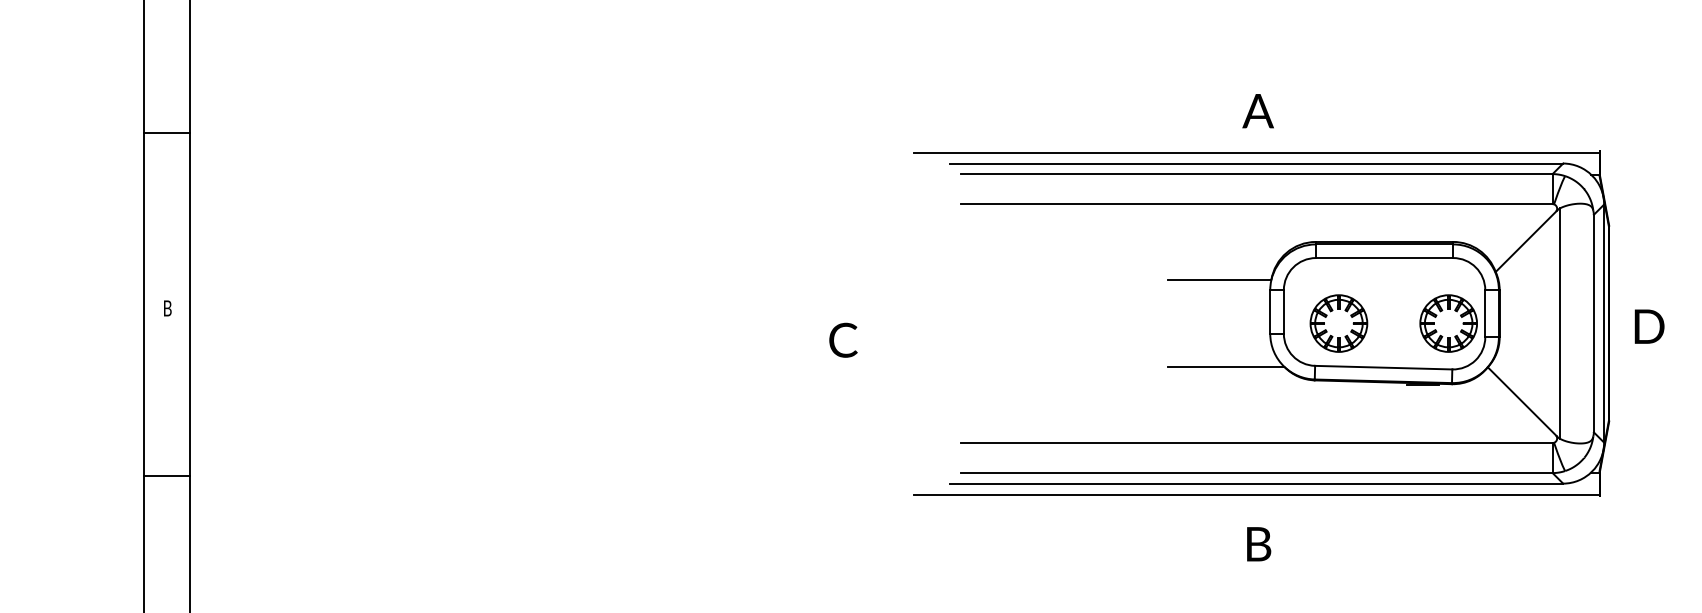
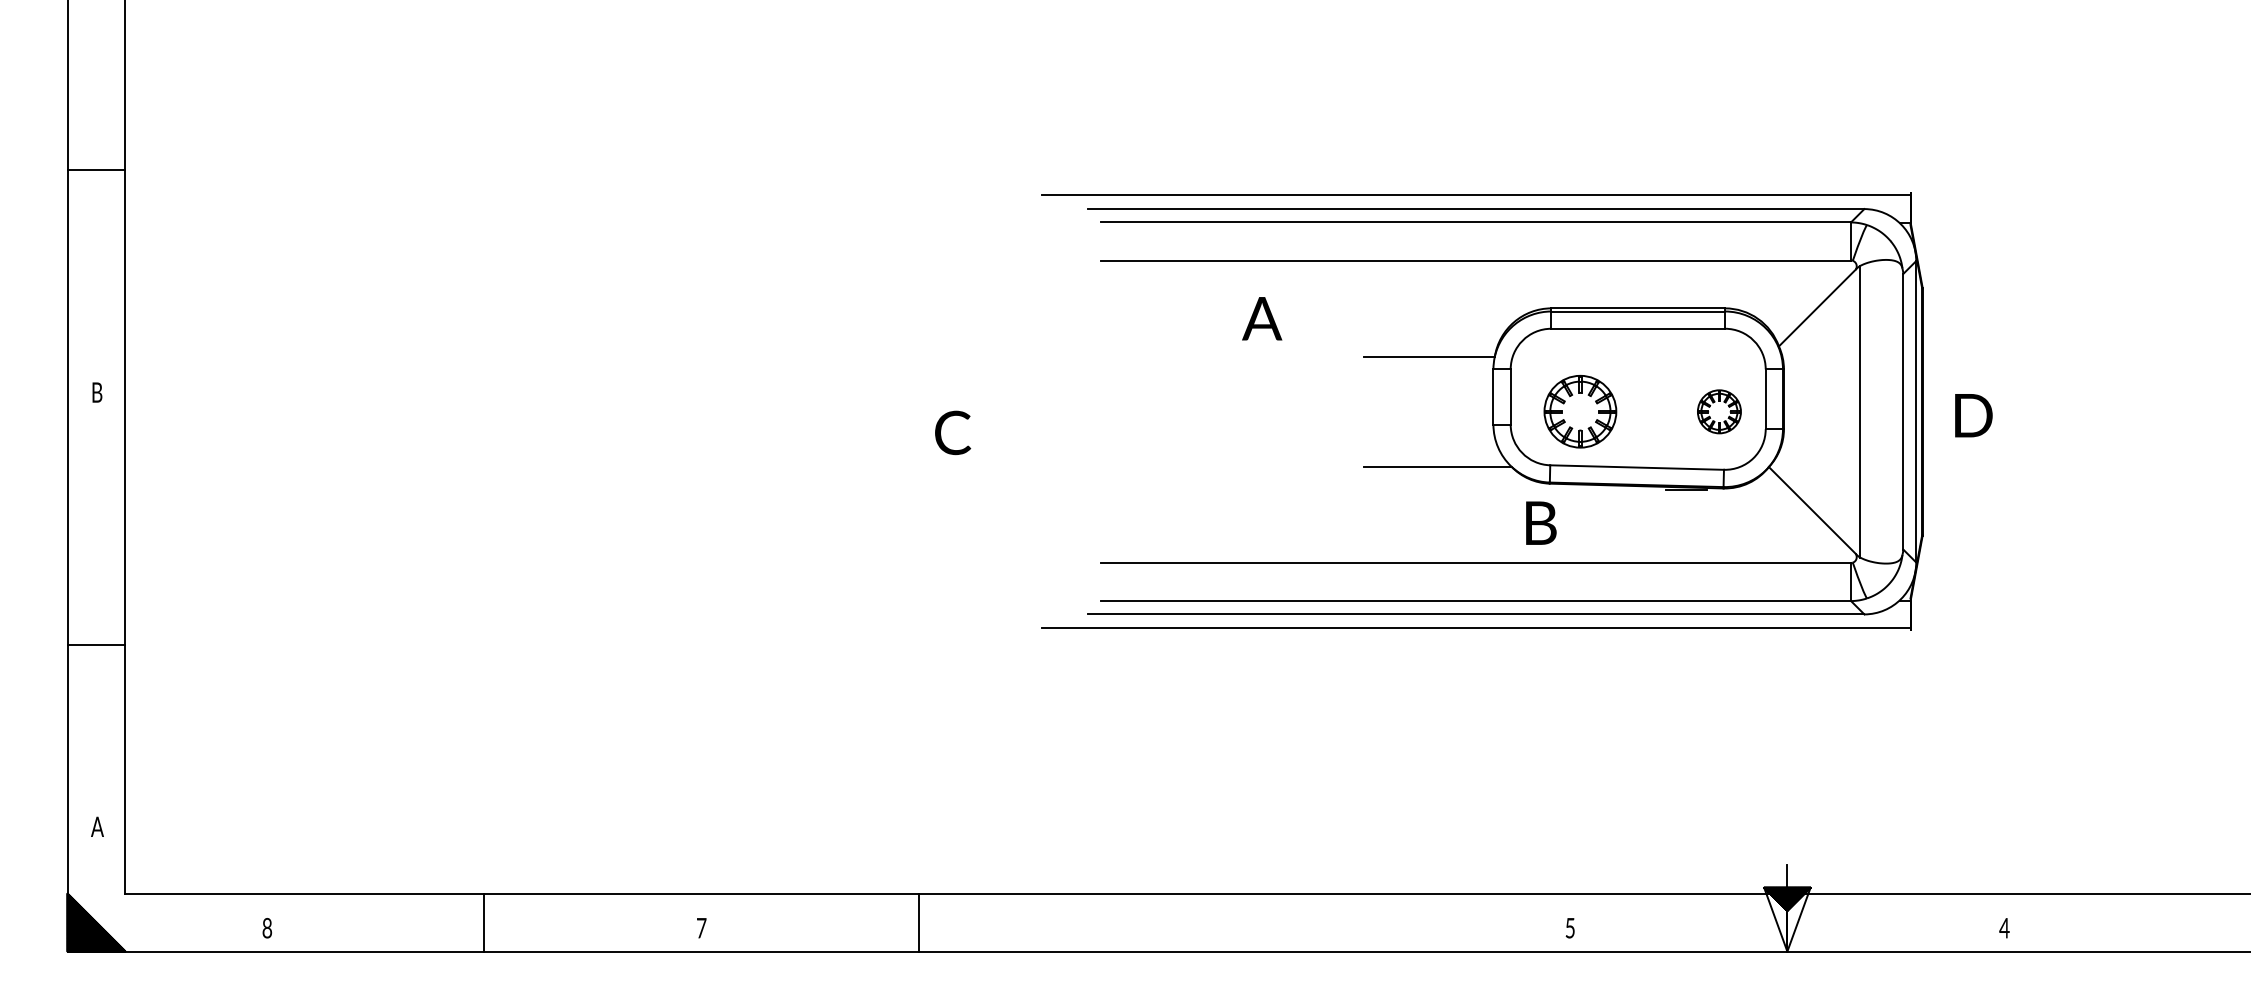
text: (1258, 110) -> (1262, 318), moved
part: (1448, 323) -> (1719, 411), size x0.6
line: (167, 475) -> (96, 645), moved
text: (1259, 543) -> (1541, 522), moved

